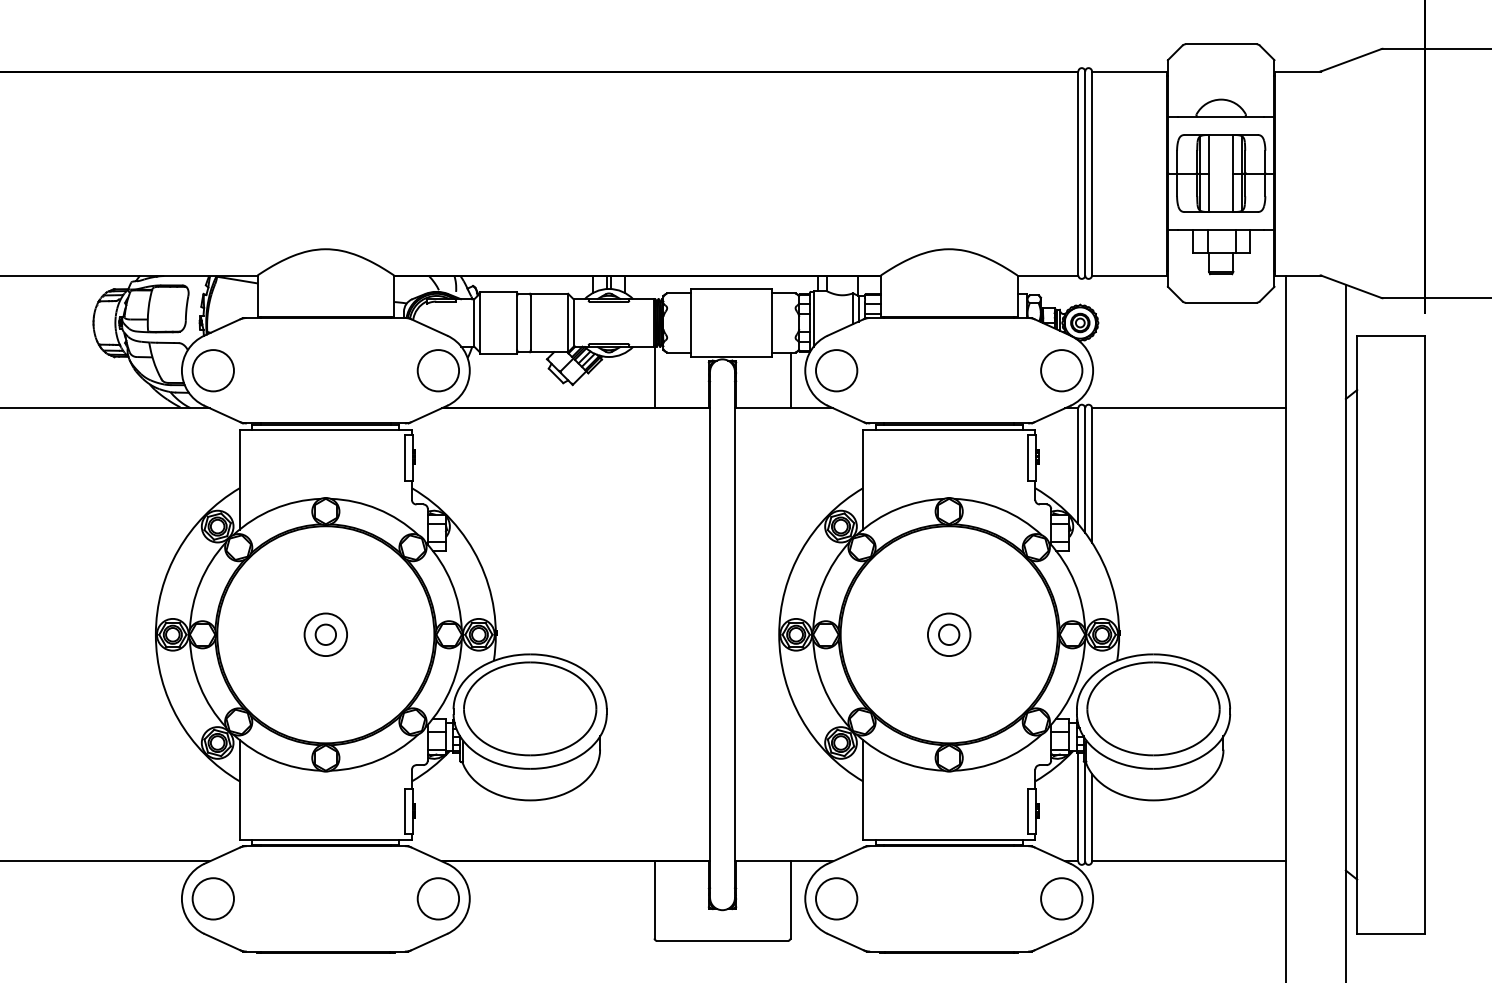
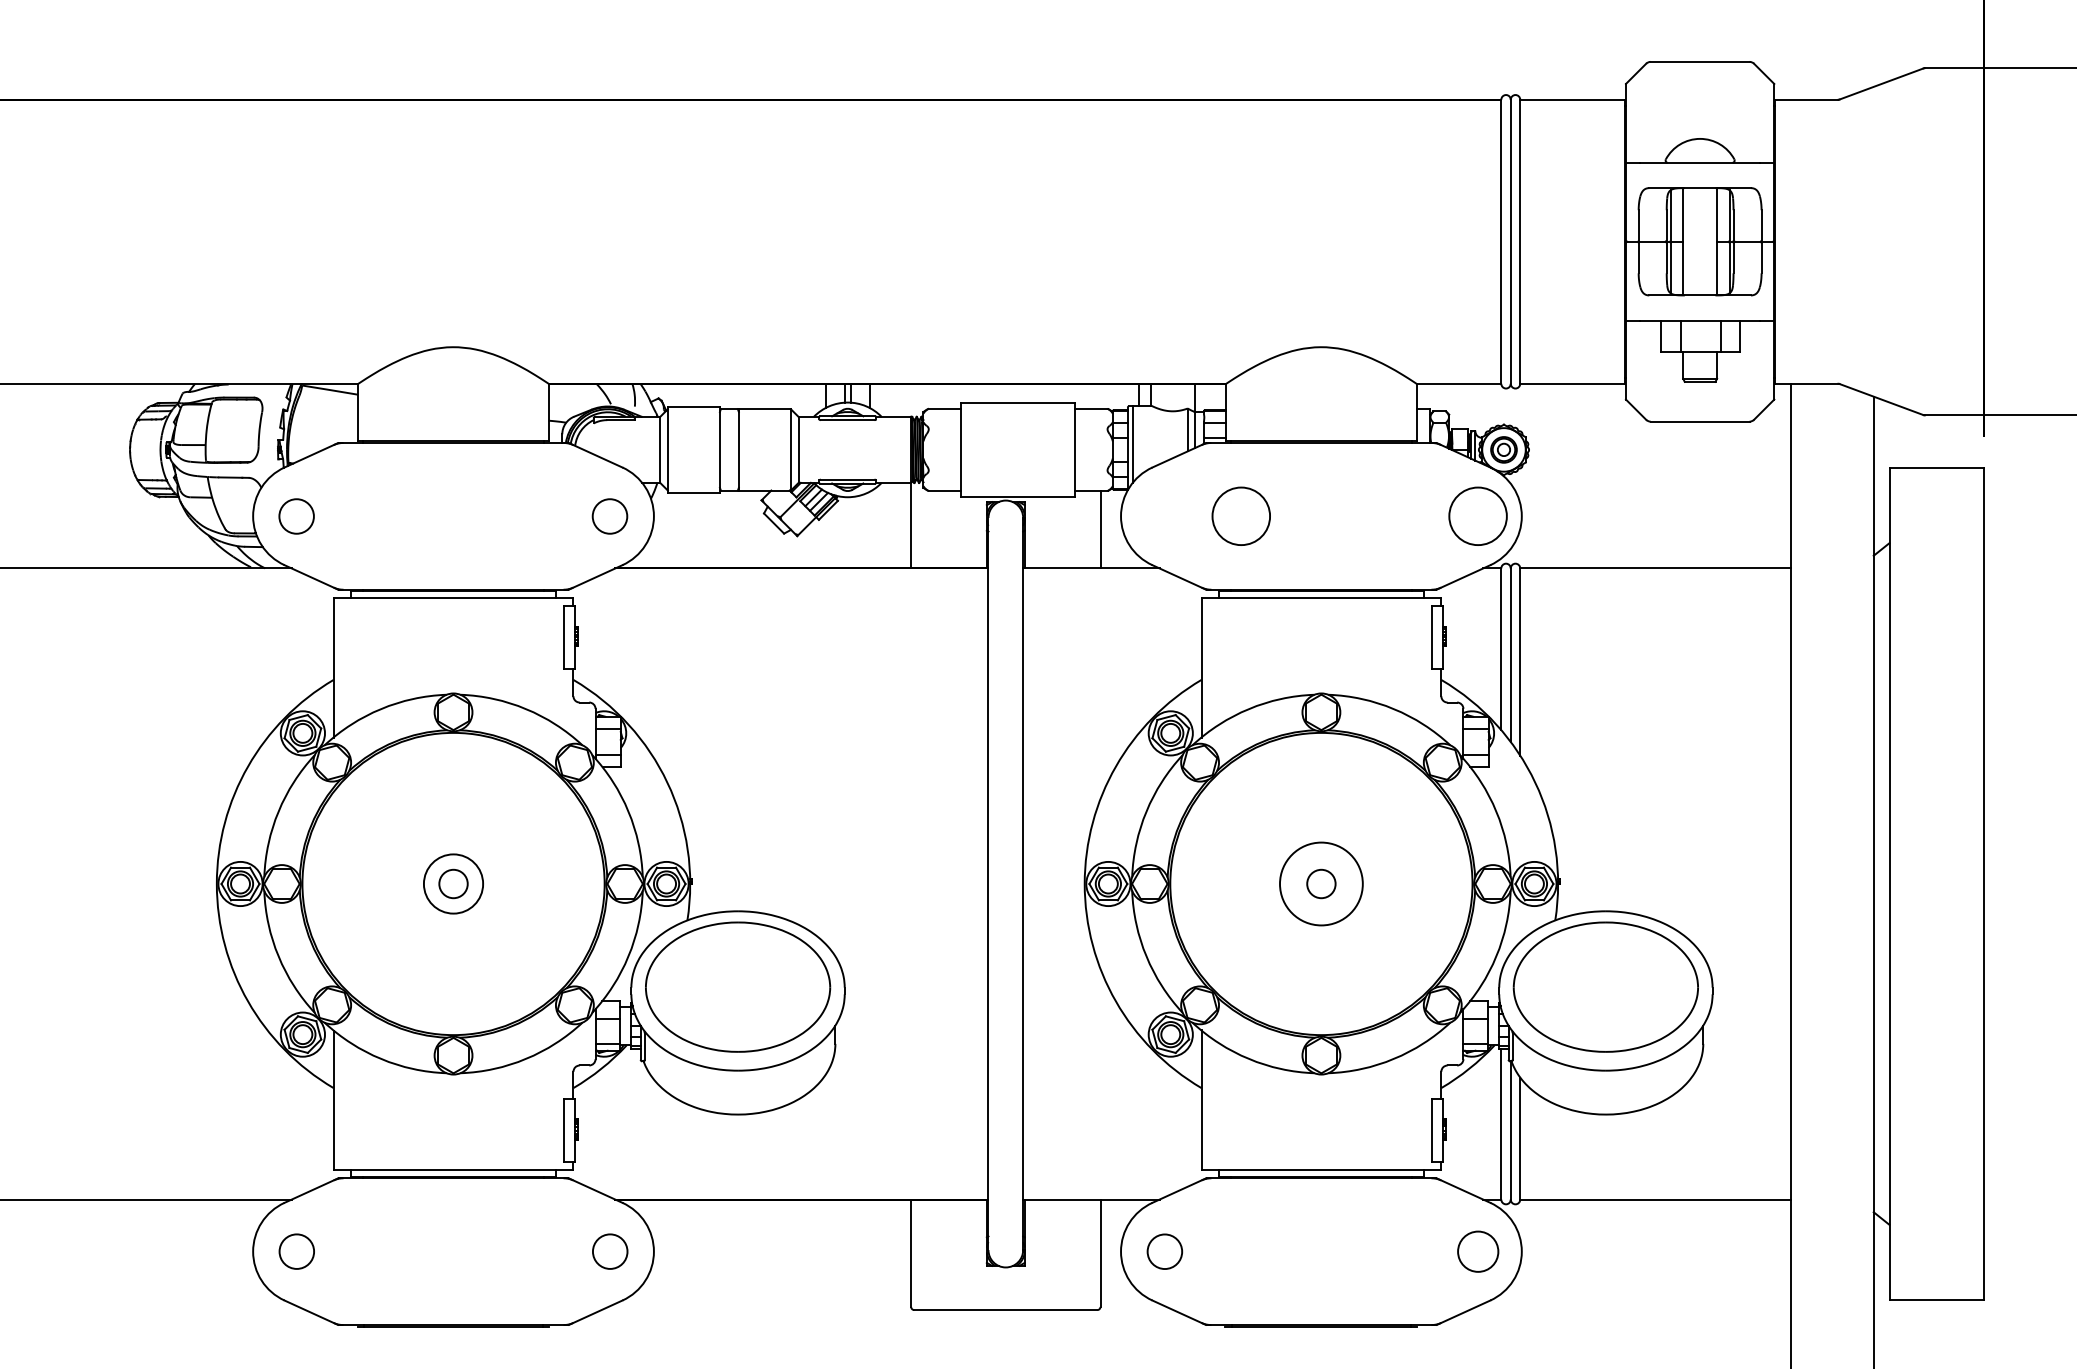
circle: (212, 370) -> (295, 516), size x0.6
circle: (437, 370) -> (608, 516), size x0.6
circle: (836, 370) -> (1241, 516), moved
circle: (948, 634) -> (1320, 883), size x1.4
circle: (212, 898) -> (295, 1251), size x0.6
circle: (438, 898) -> (610, 1251), size x0.6
circle: (836, 898) -> (1164, 1251), size x0.6
circle: (1061, 898) -> (1477, 1251), size x0.7

